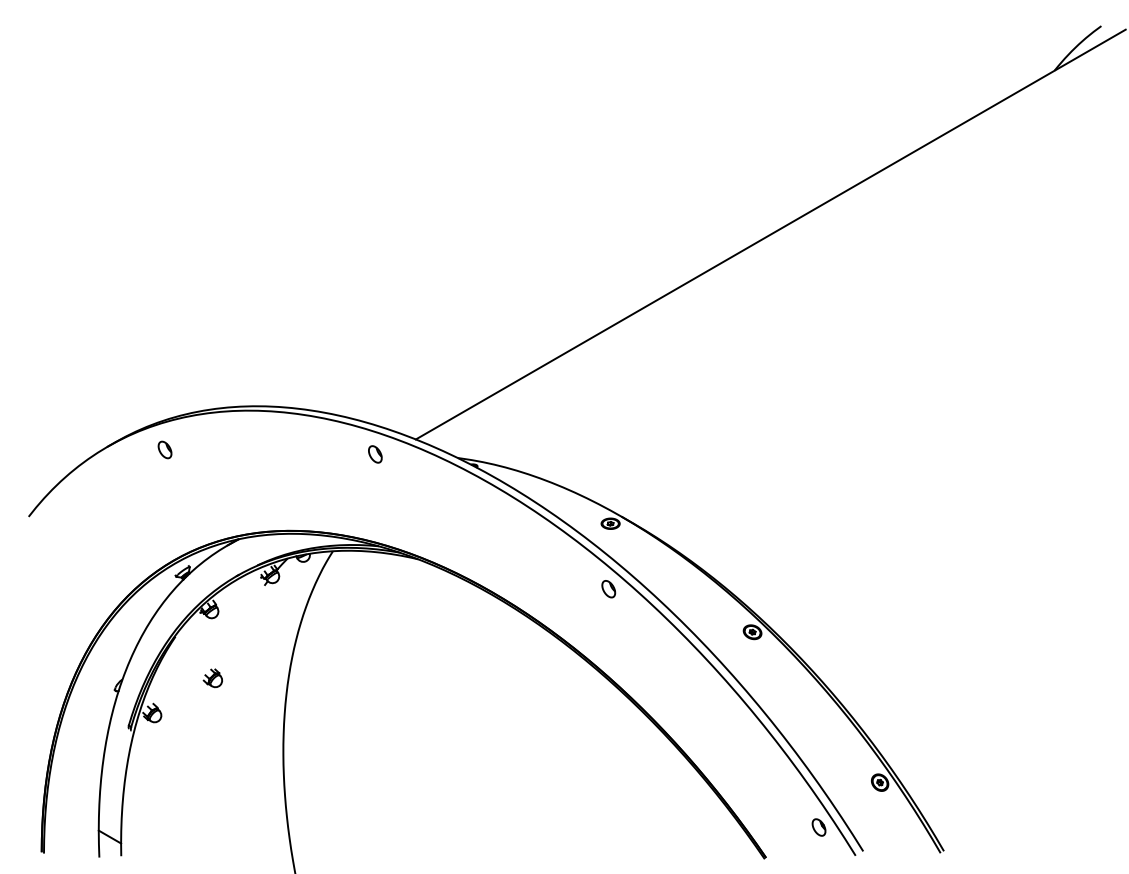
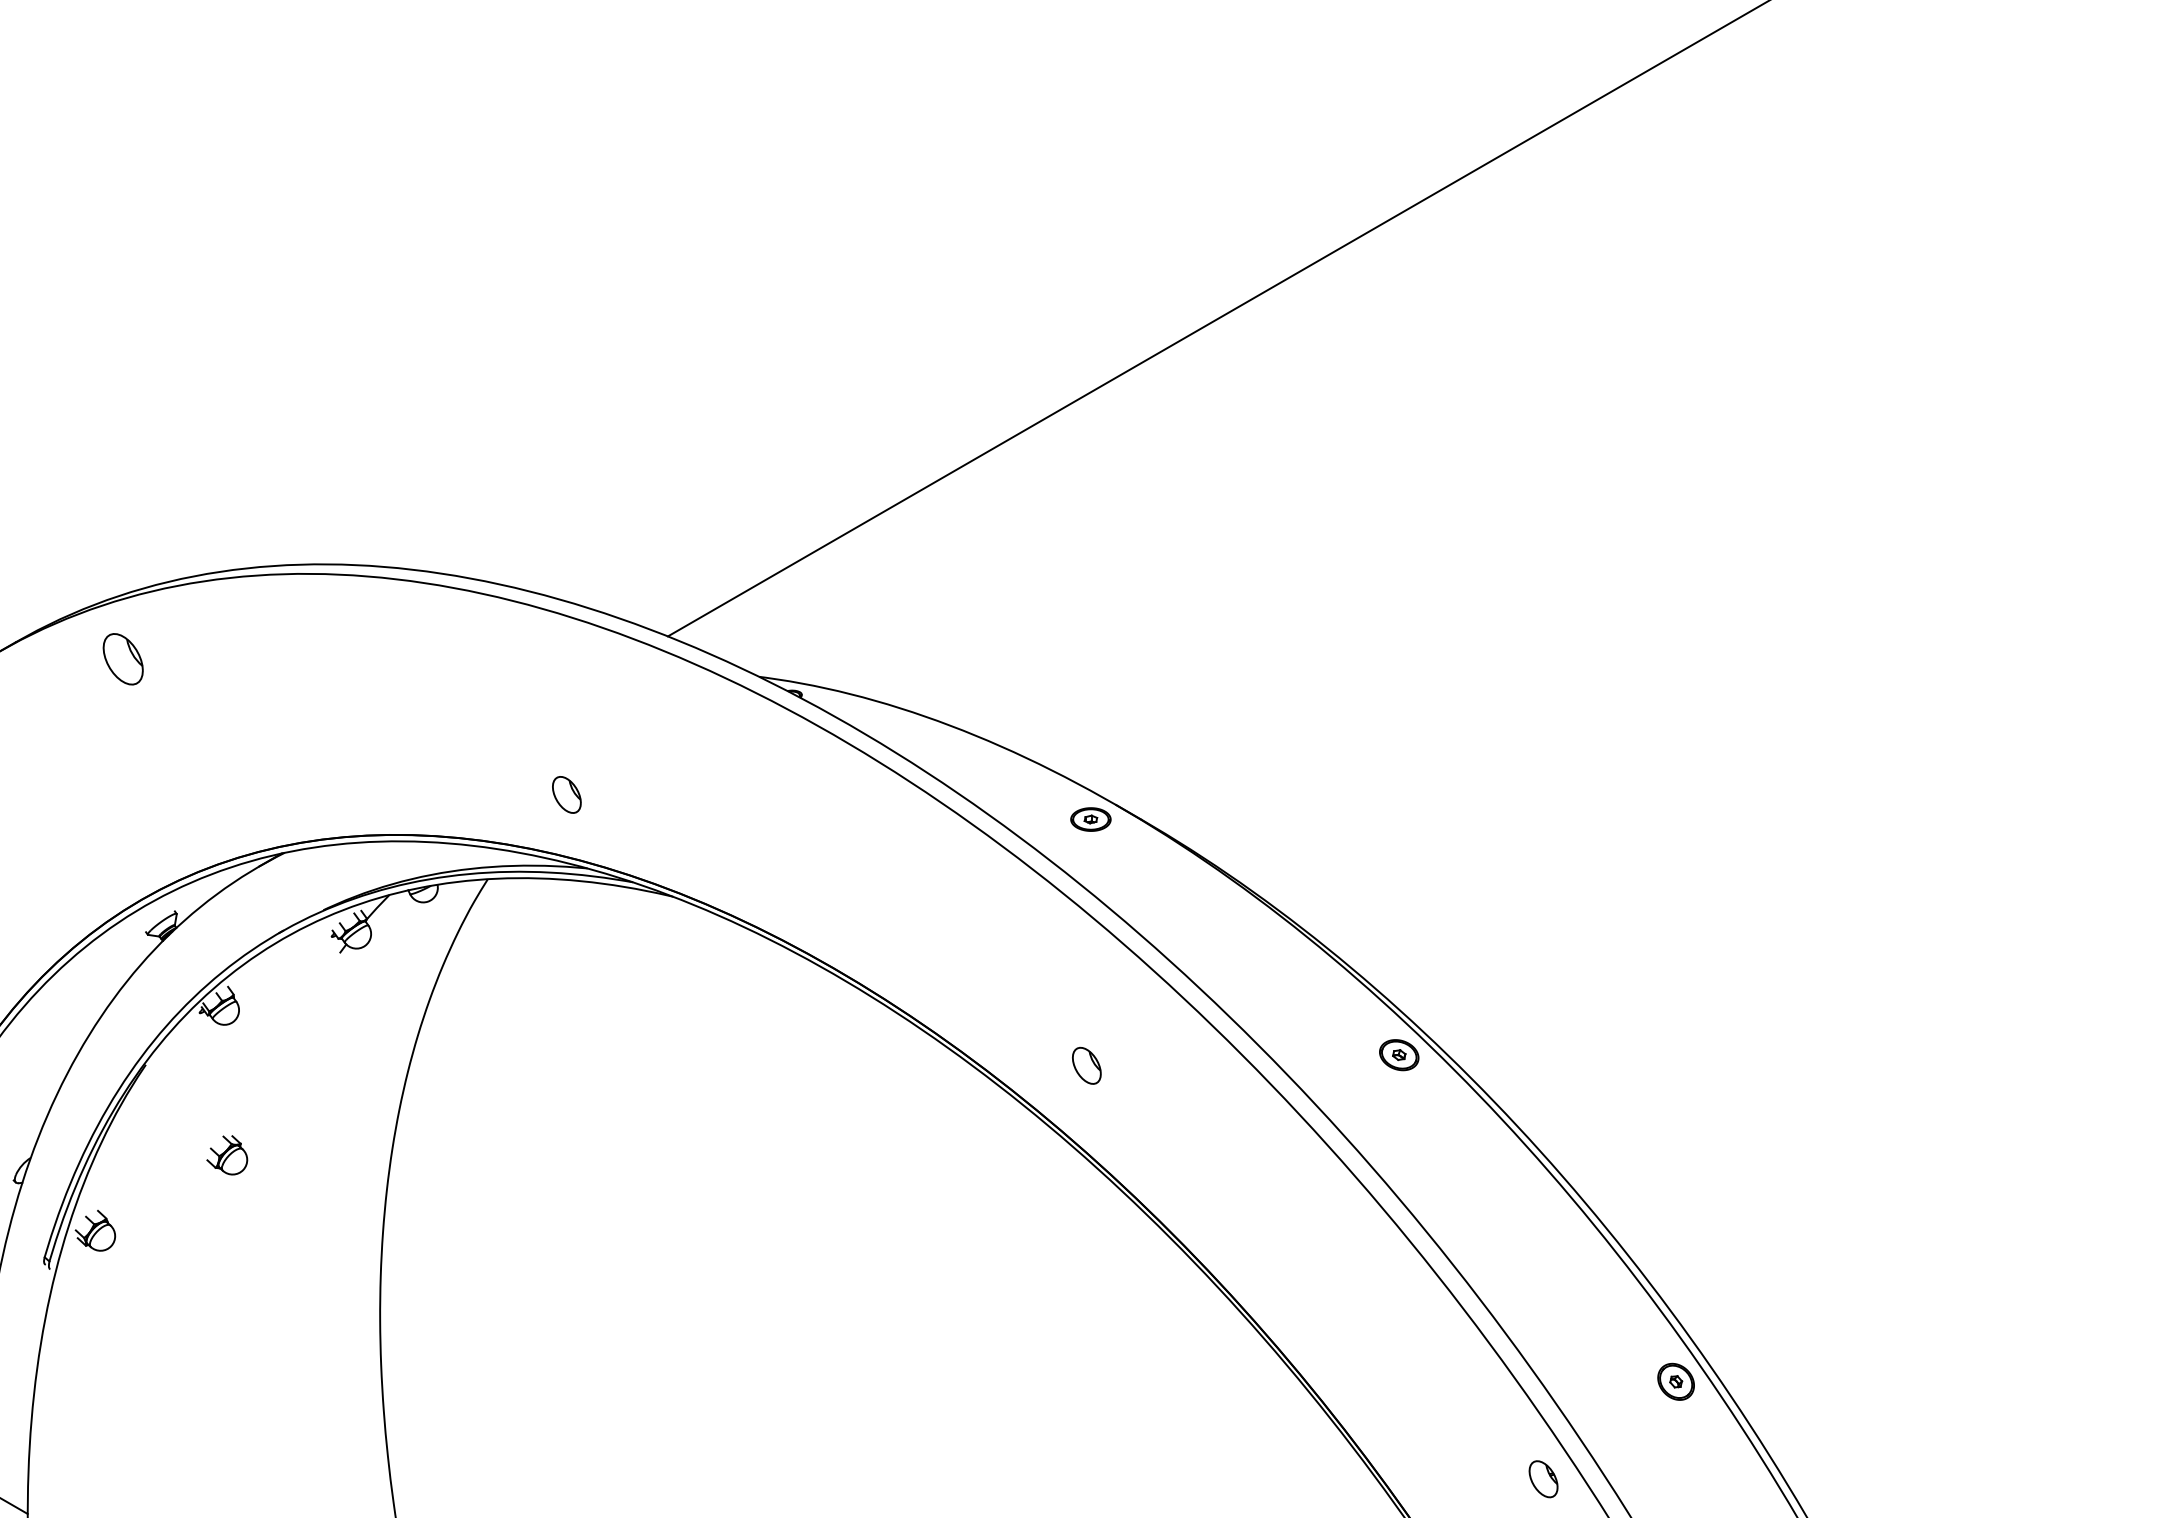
part: (164, 449) -> (121, 658), size x1.4
part: (375, 454) -> (567, 795), moved
part: (608, 589) -> (1086, 1066), moved

